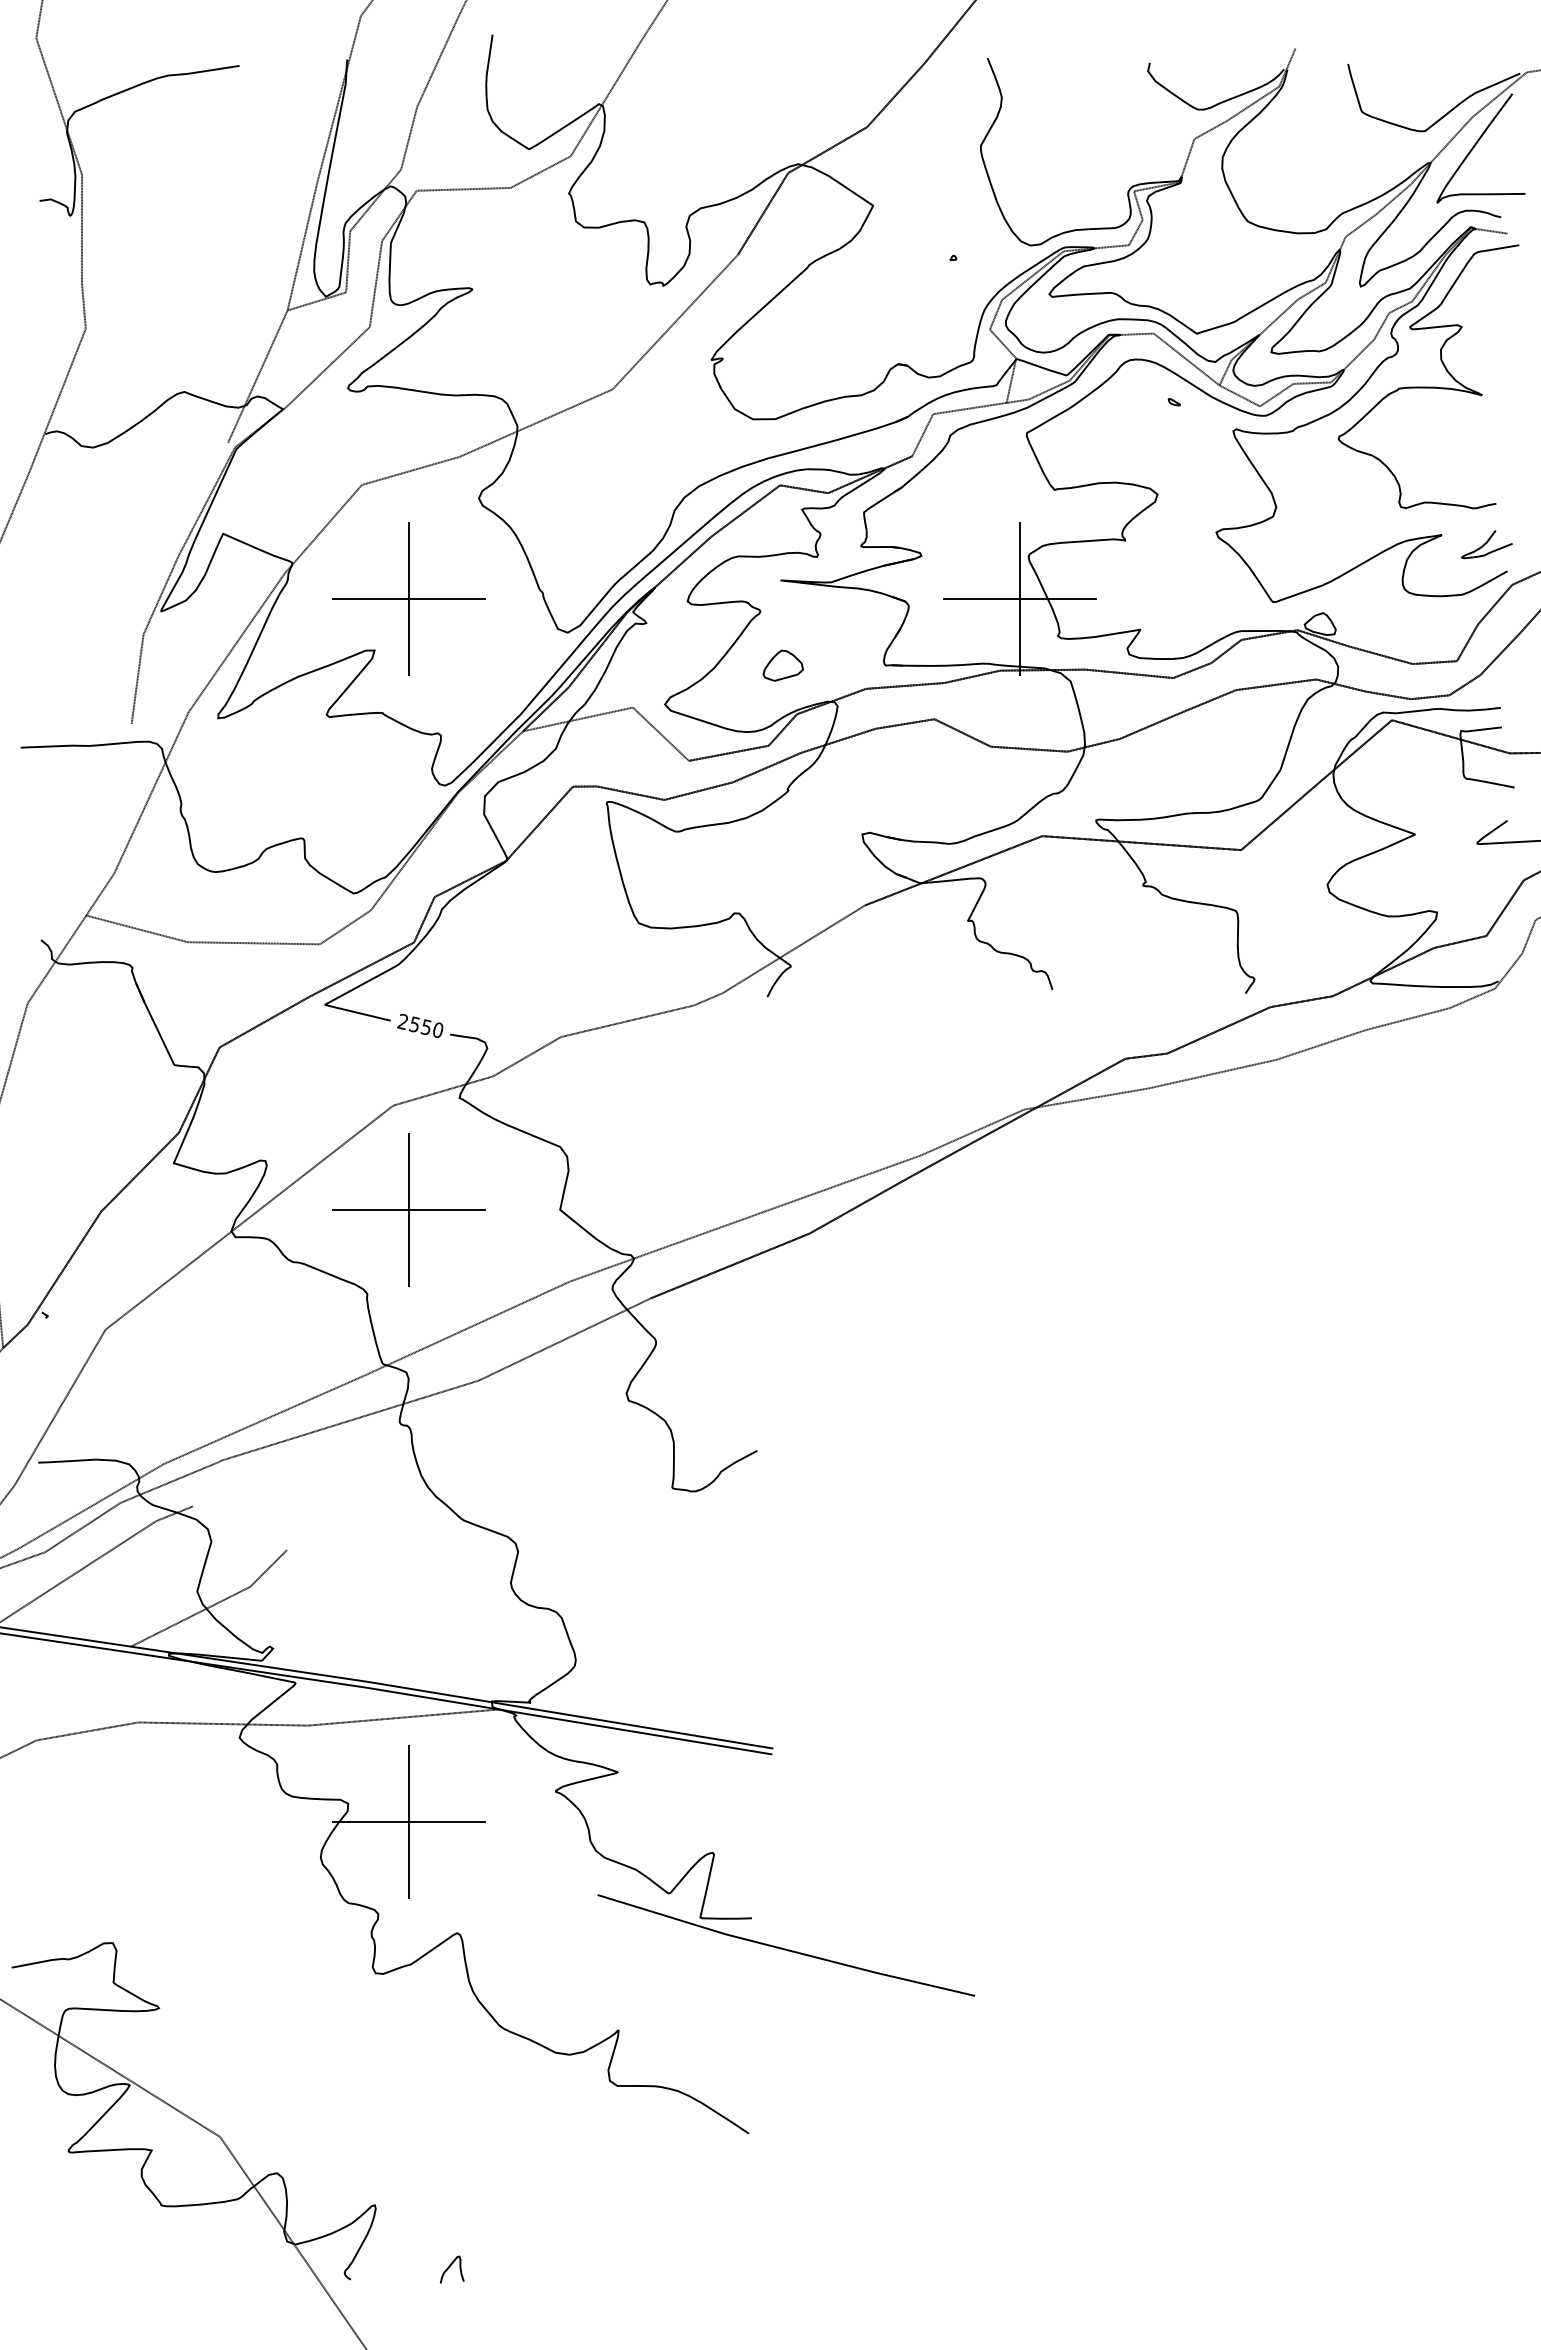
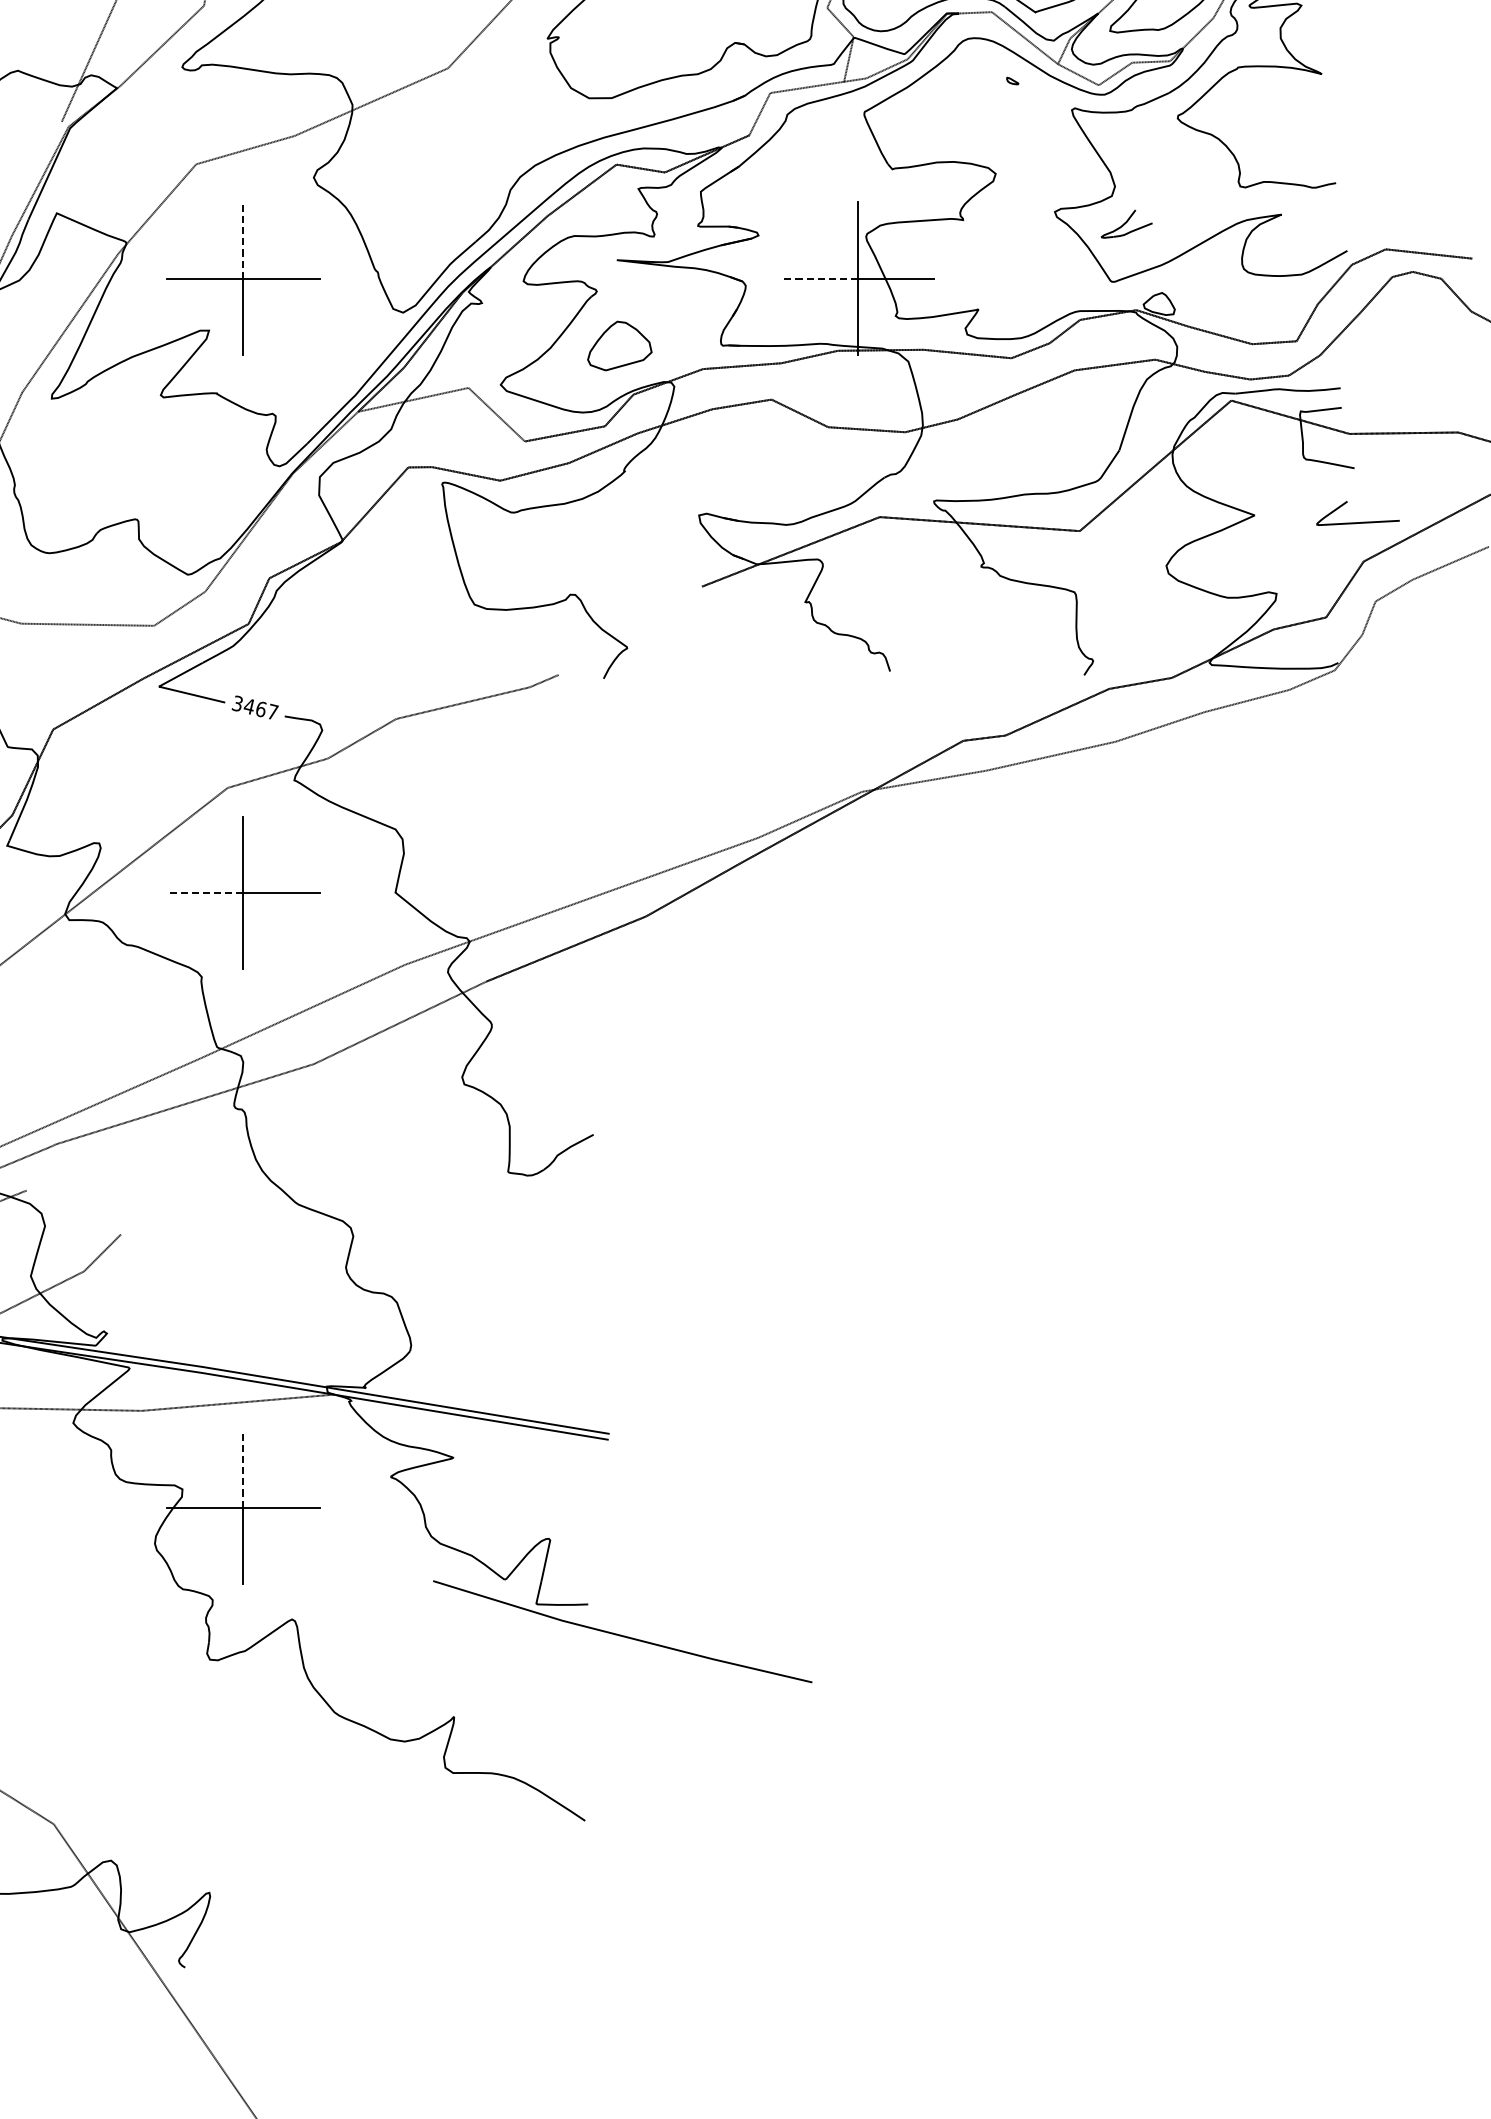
part: (1486, 544) -> (1126, 224), moved
line: (408, 560) -> (243, 240), solid -> dashed
line: (981, 598) -> (818, 278), solid -> dashed
part: (782, 665) -> (618, 345), size x1.6
line: (793, 949) -> (629, 631), removed
text: (420, 1025) -> (255, 707), 2550 -> 3467
line: (370, 1210) -> (204, 893), solid -> dashed
line: (408, 1783) -> (243, 1469), solid -> dashed
curve: (449, 2268) -> (284, 1956), removed

